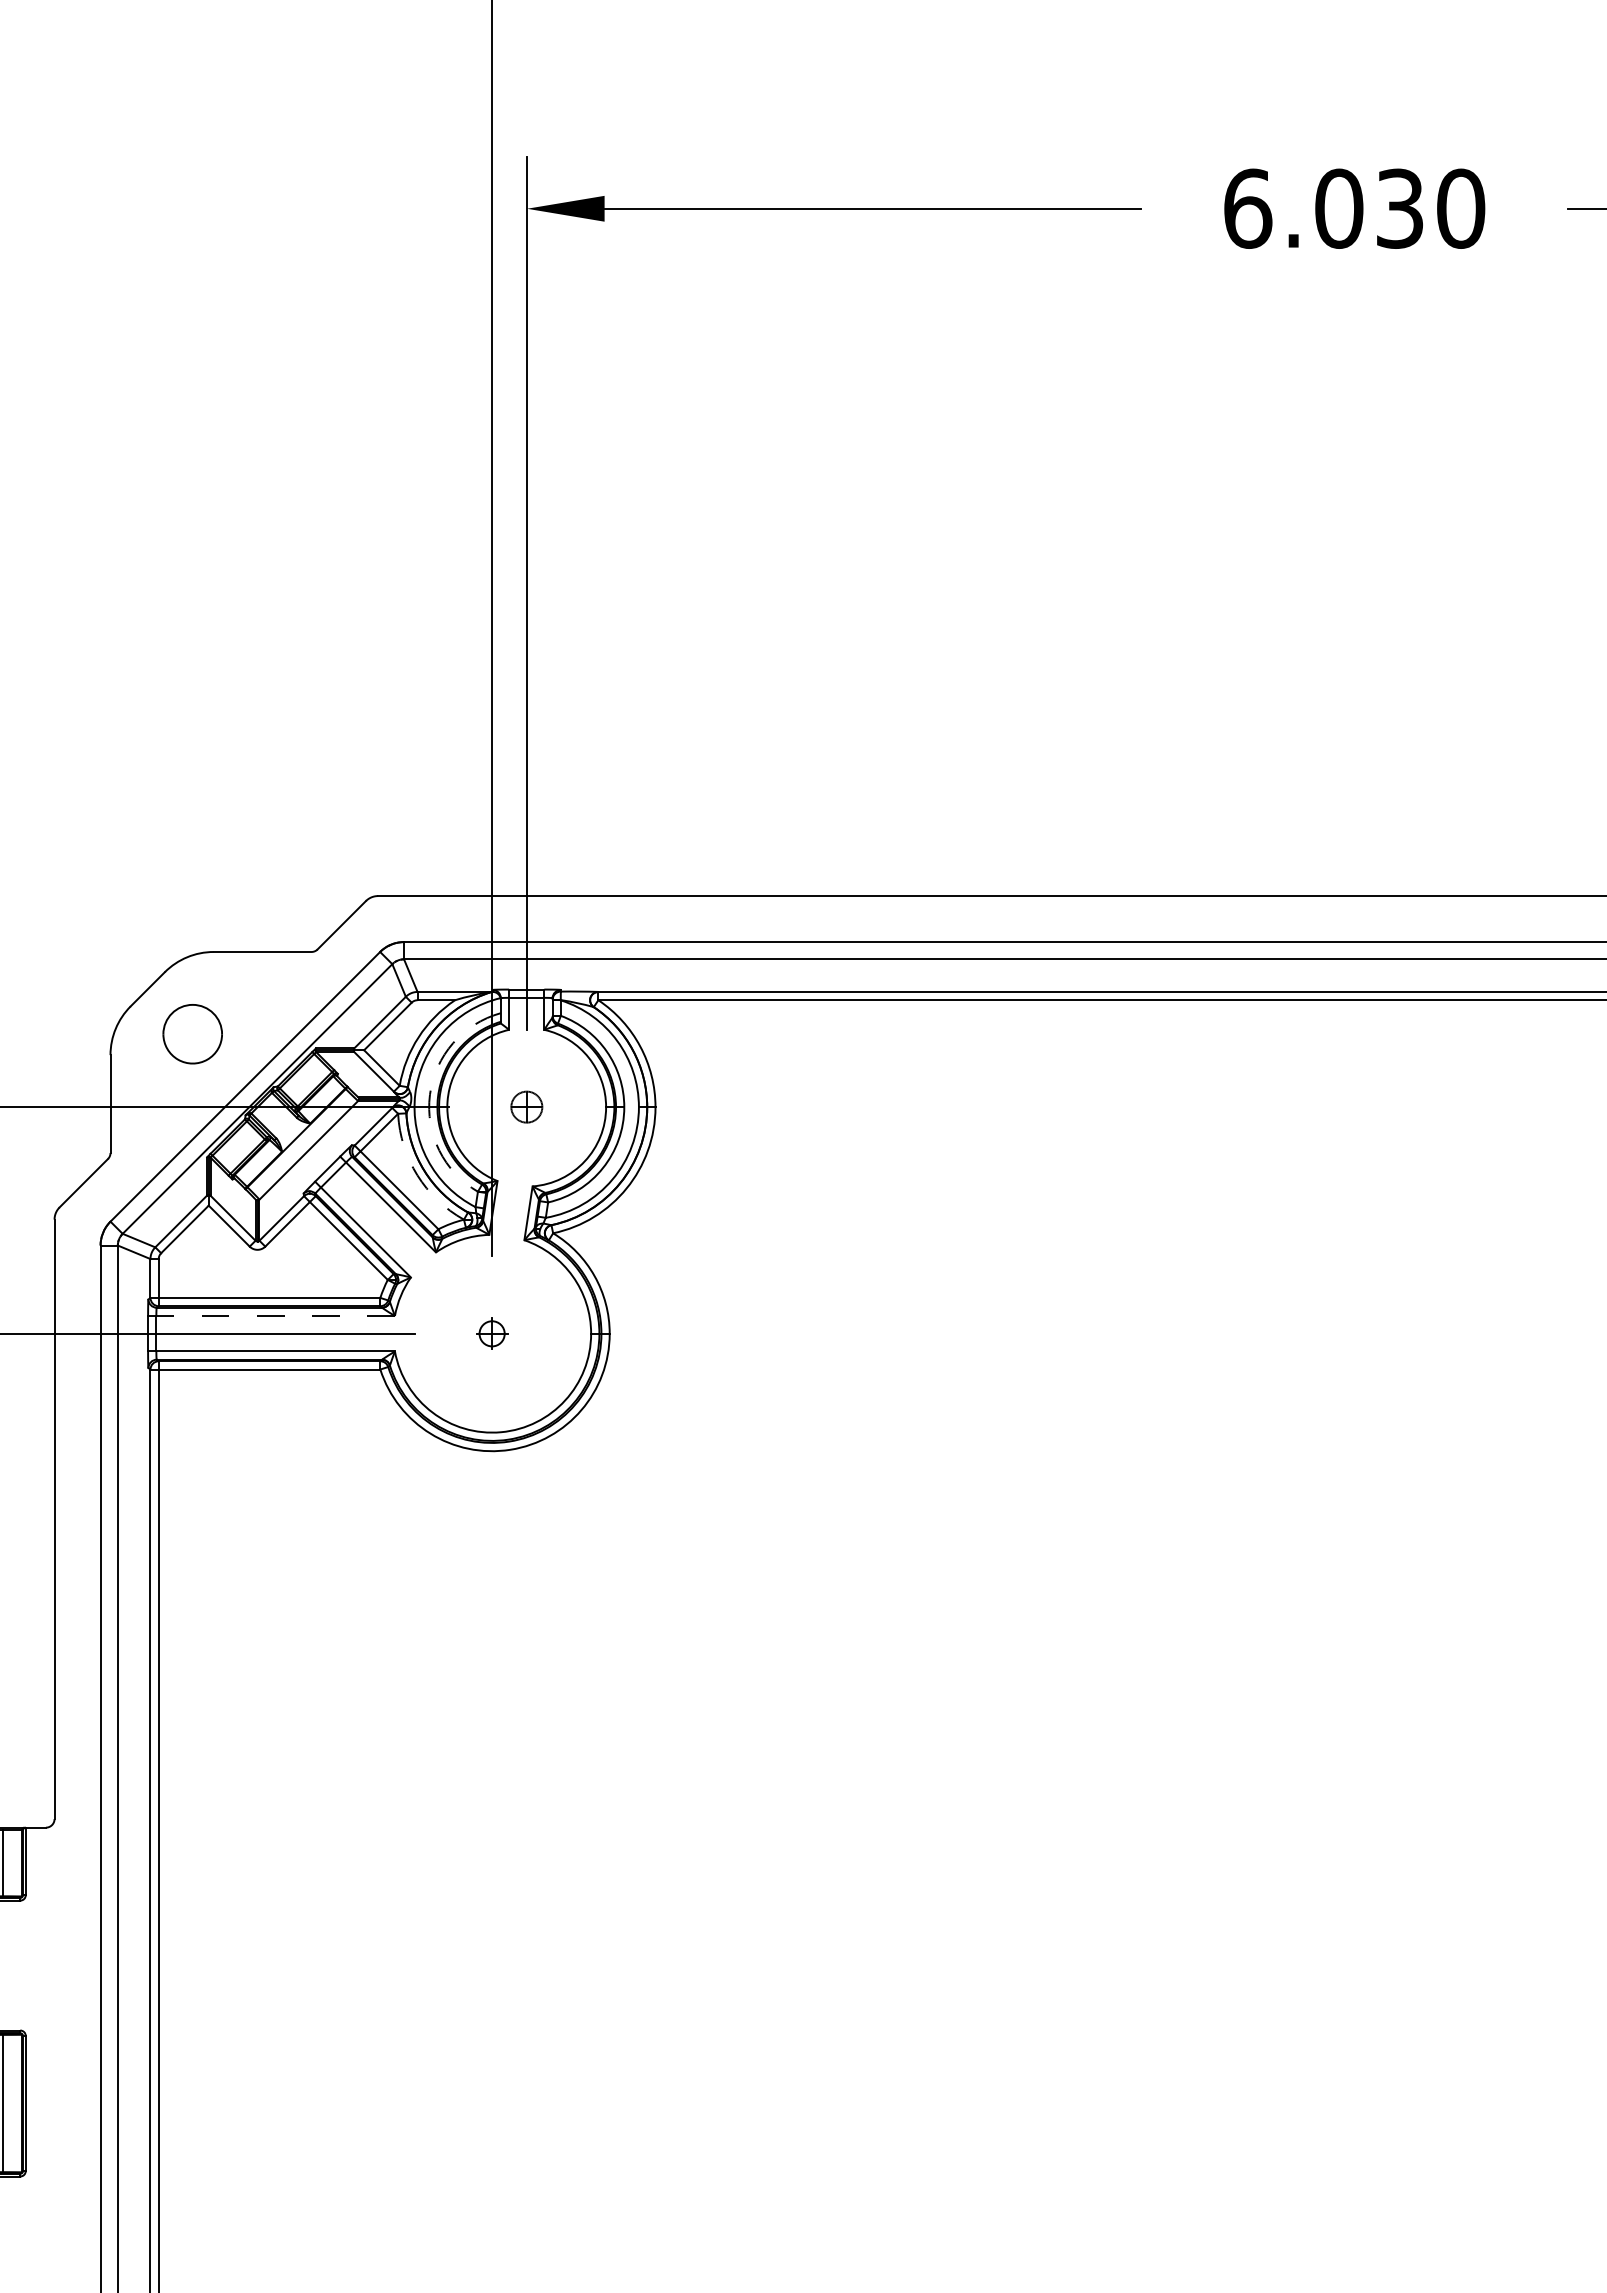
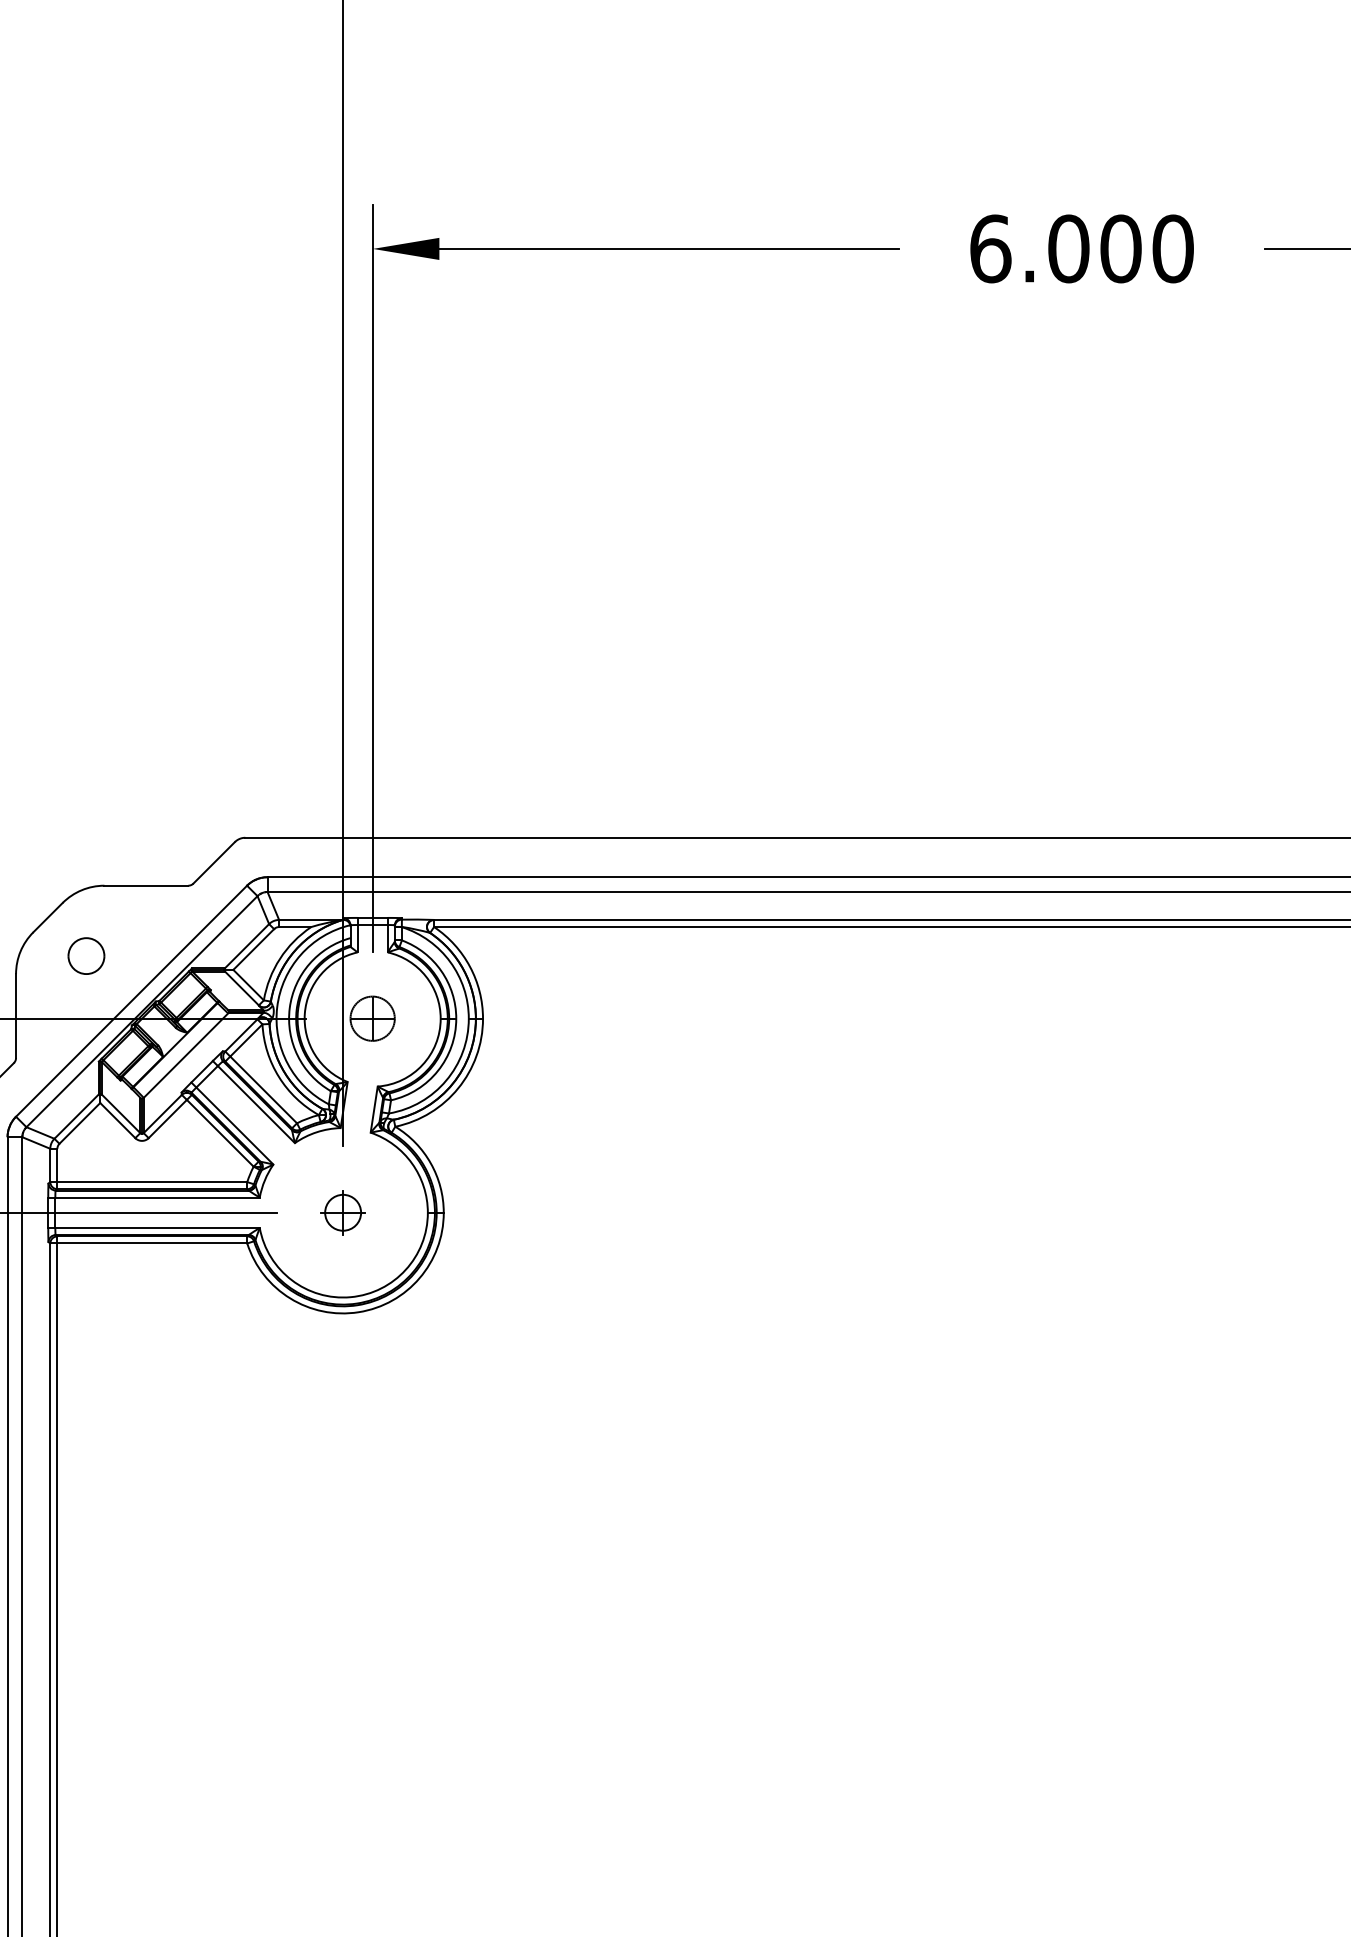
text: (1400, 208) -> (1121, 248), 6.030 -> 6.000
part: (192, 1033) -> (86, 955), size x0.71
arc: (429, 1094) -> (289, 1007), dashed -> solid
part: (526, 1106) -> (372, 1018), size x1.67
arc: (417, 1175) -> (279, 1077), dashed -> solid
line: (275, 1316) -> (157, 1198), dashed -> solid
part: (491, 1333) -> (342, 1212), size x1.67

